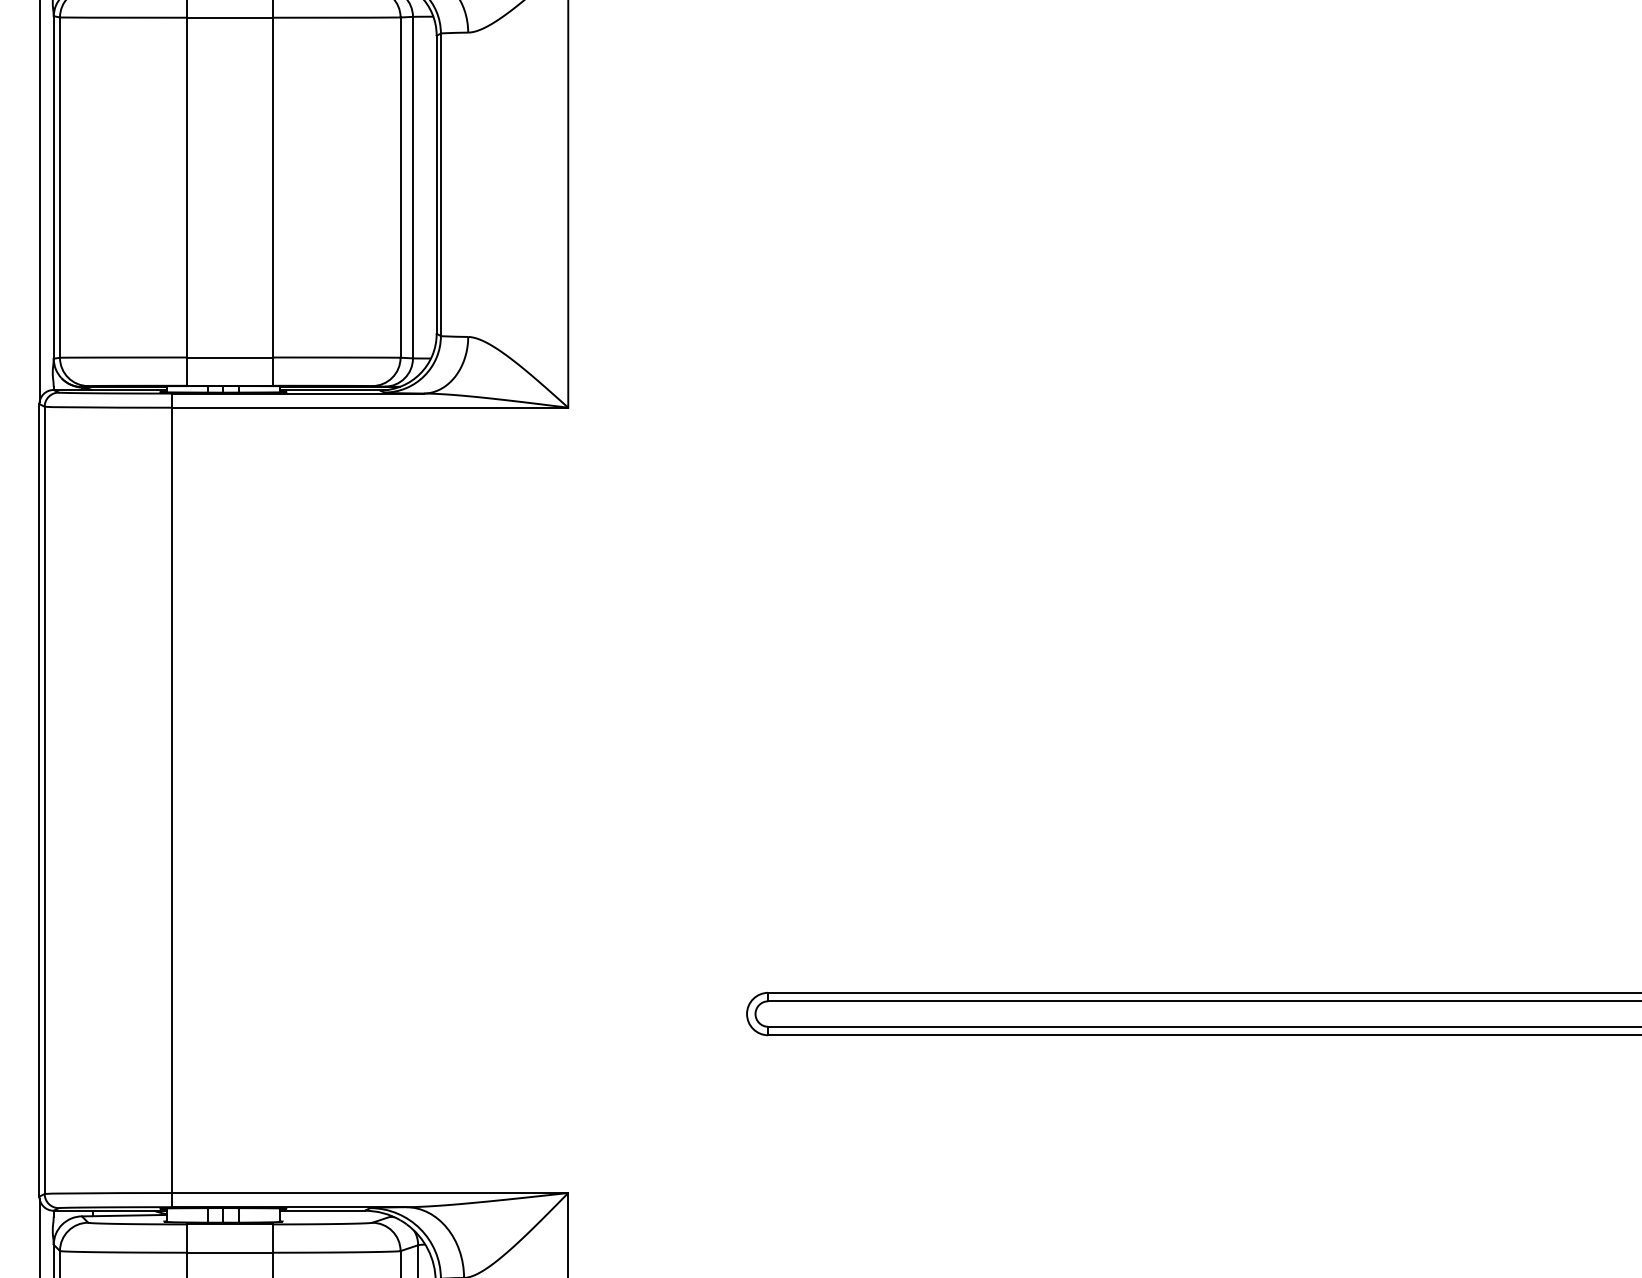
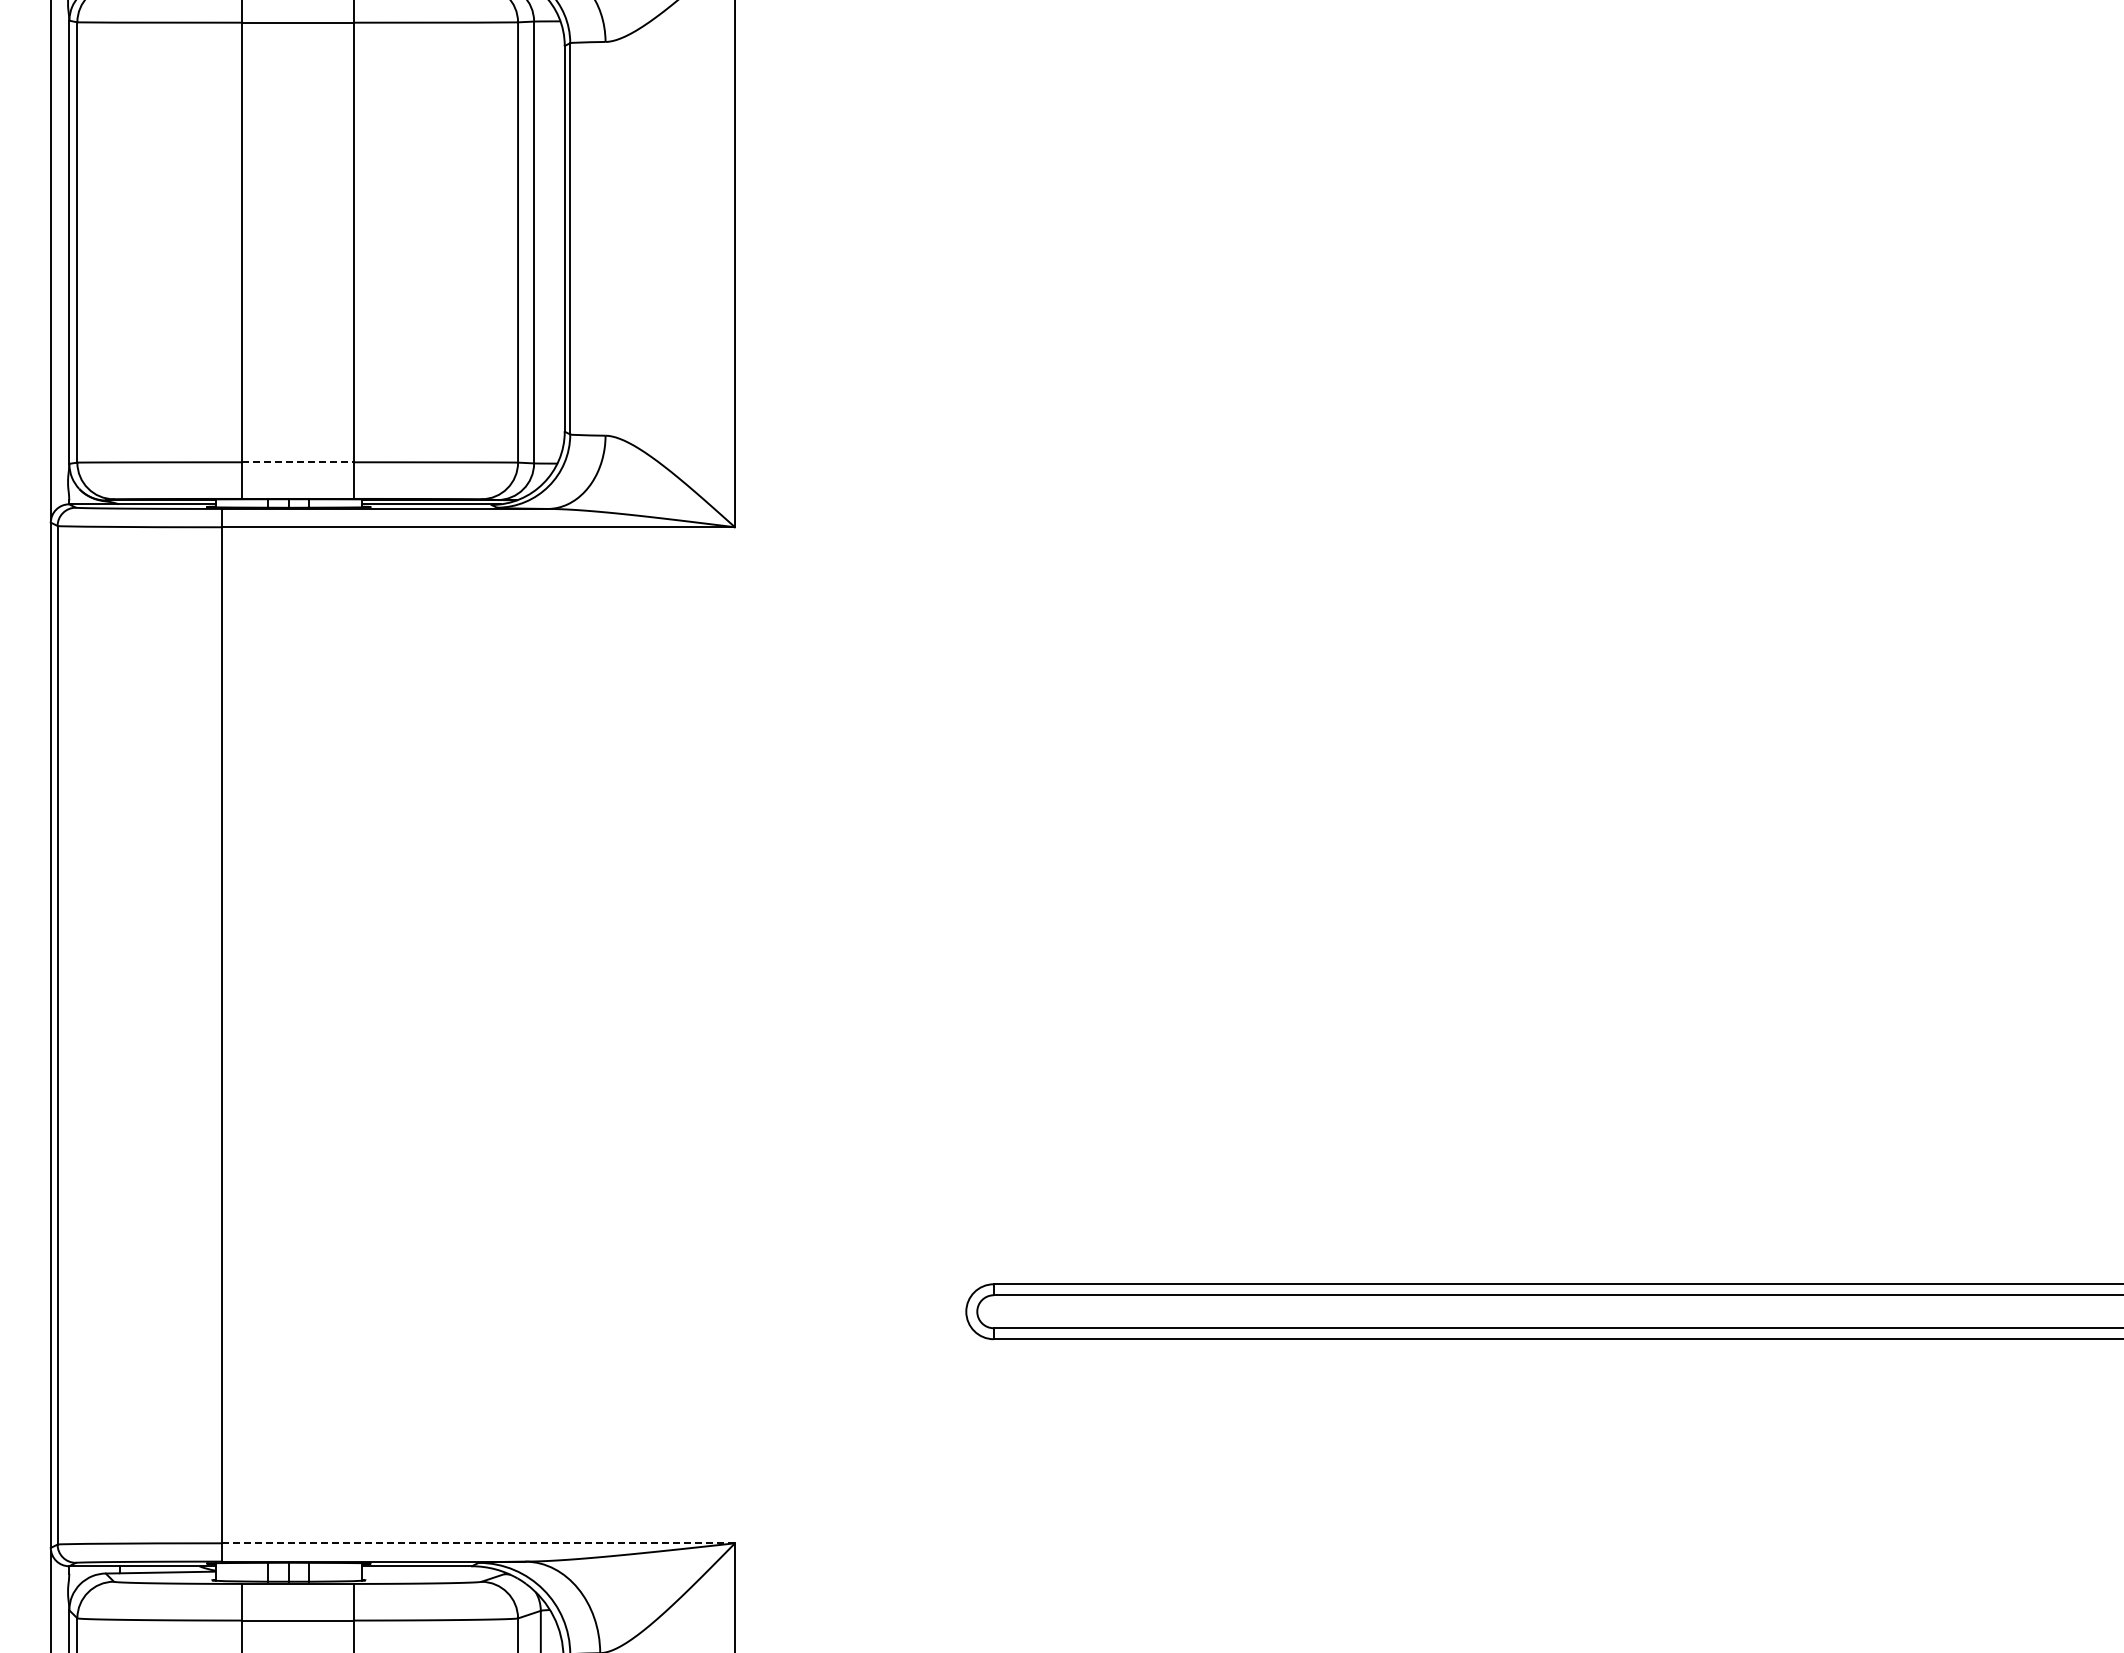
line: (230, 357) -> (297, 462), solid -> dashed
line: (370, 1193) -> (479, 1543), solid -> dashed

